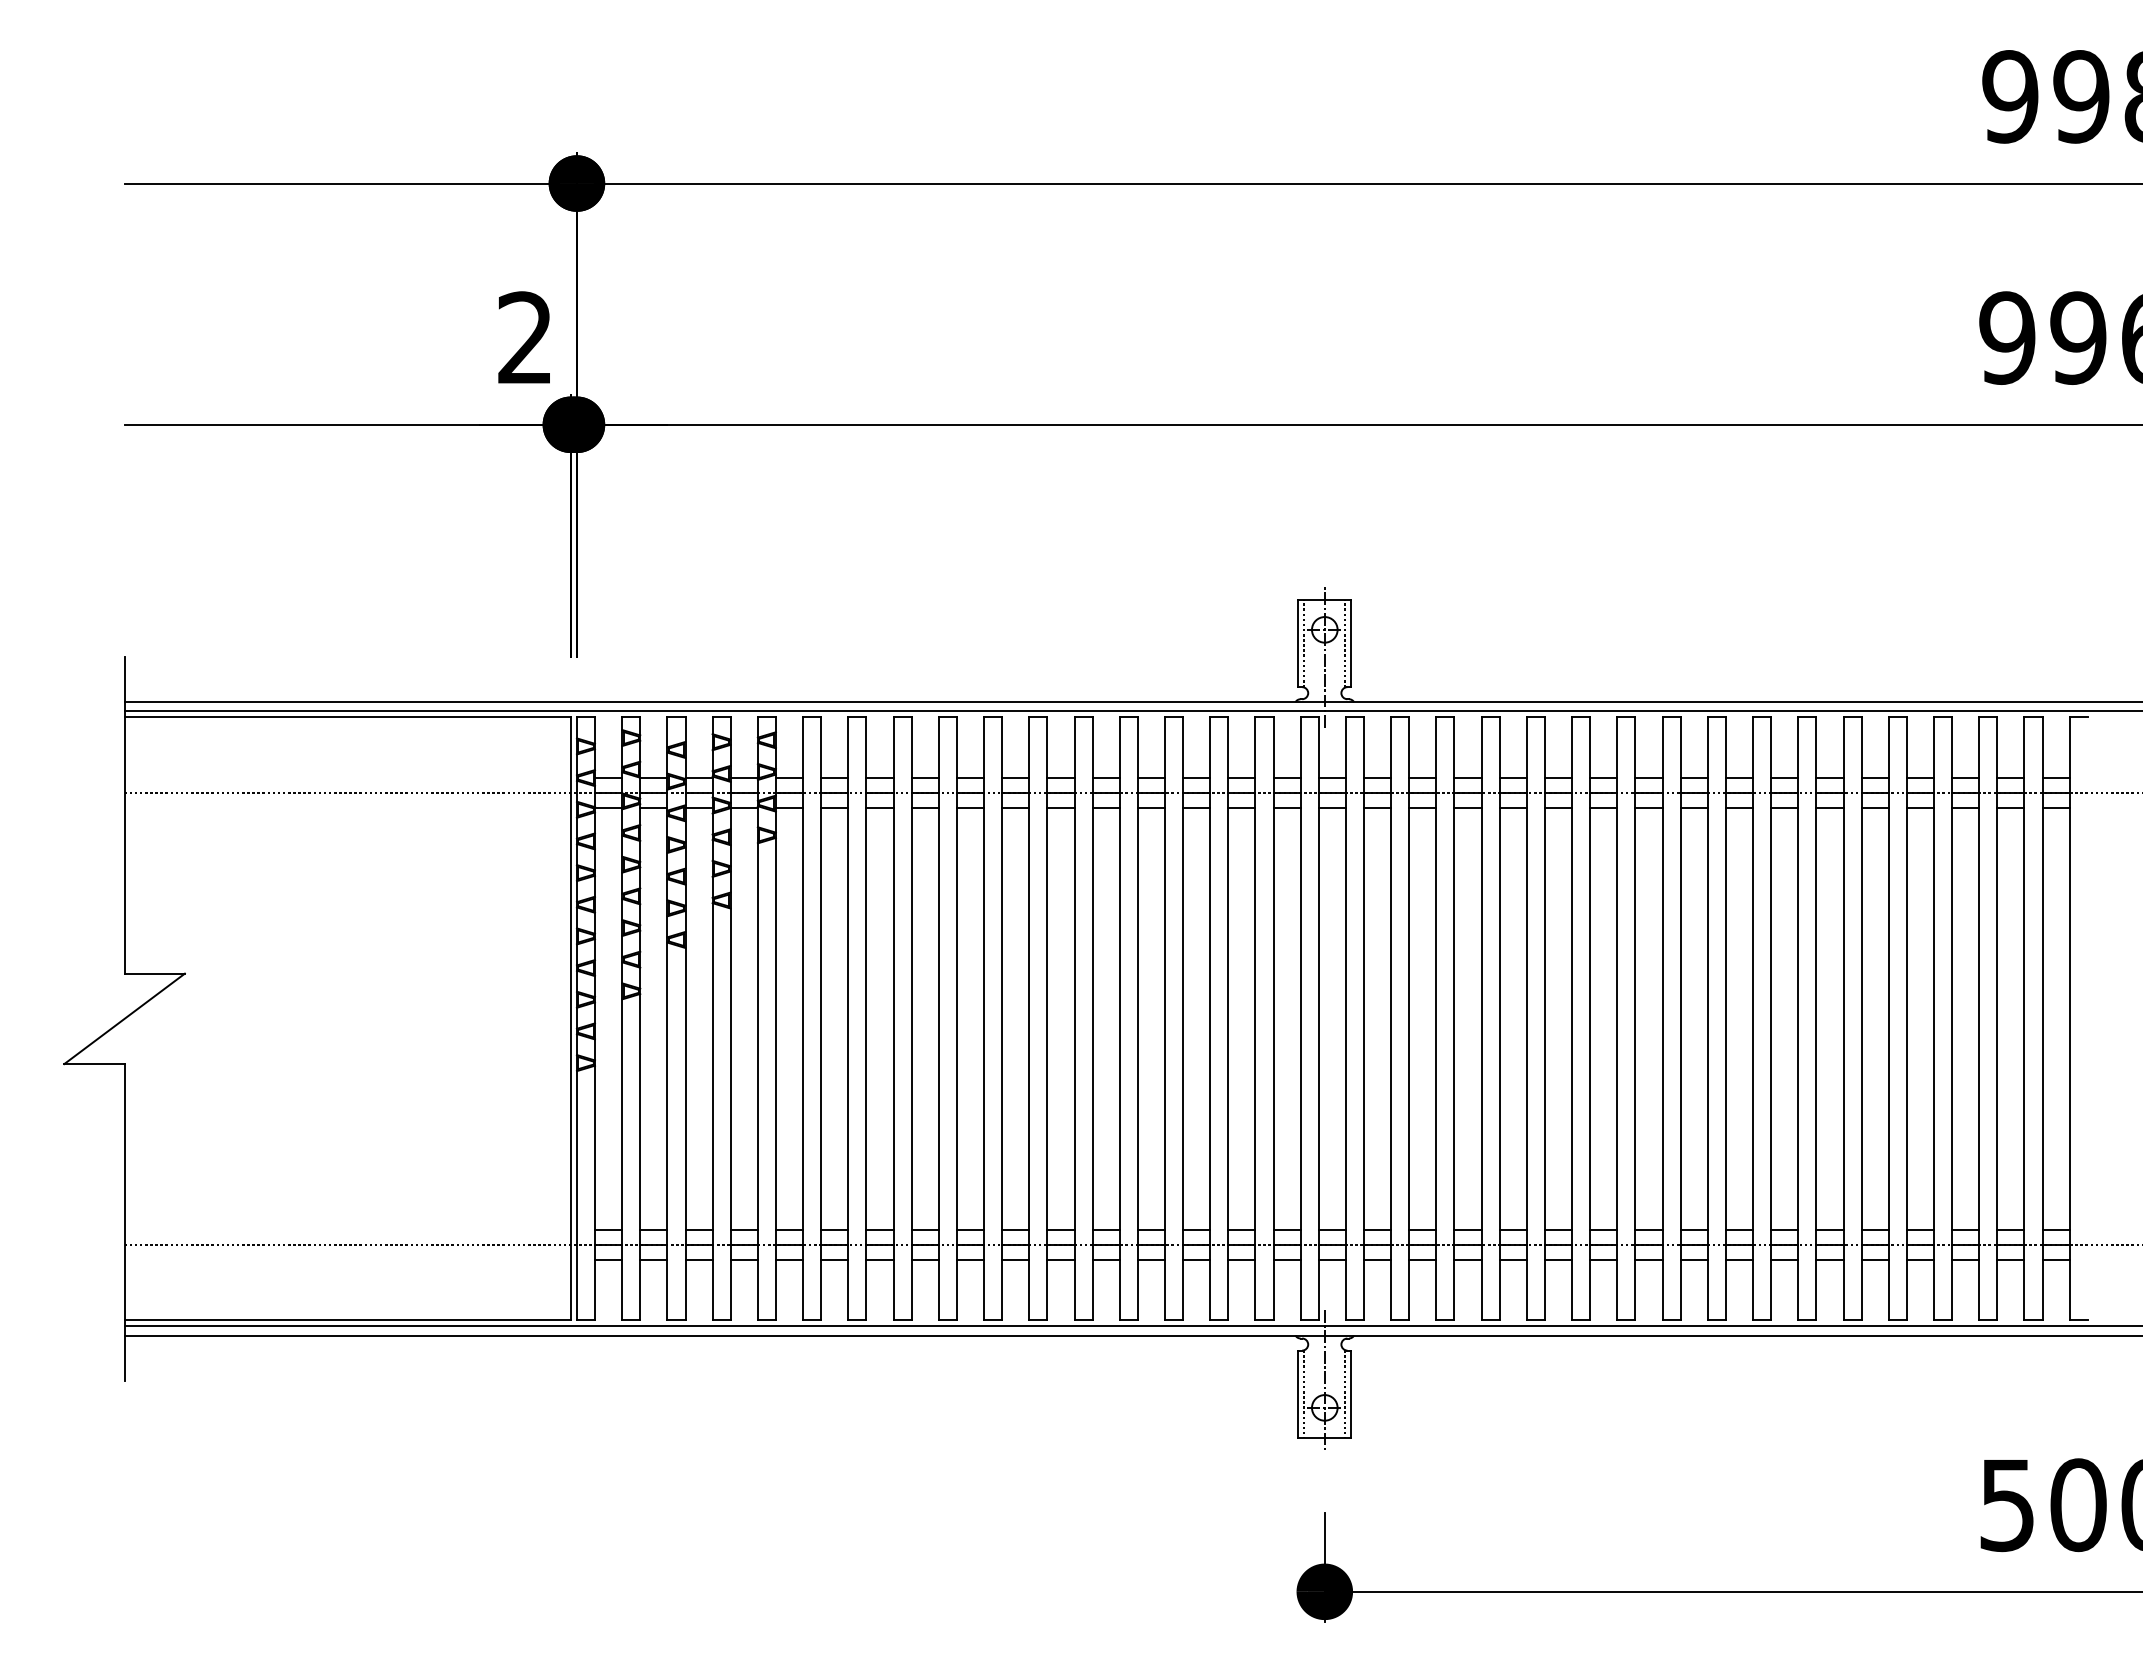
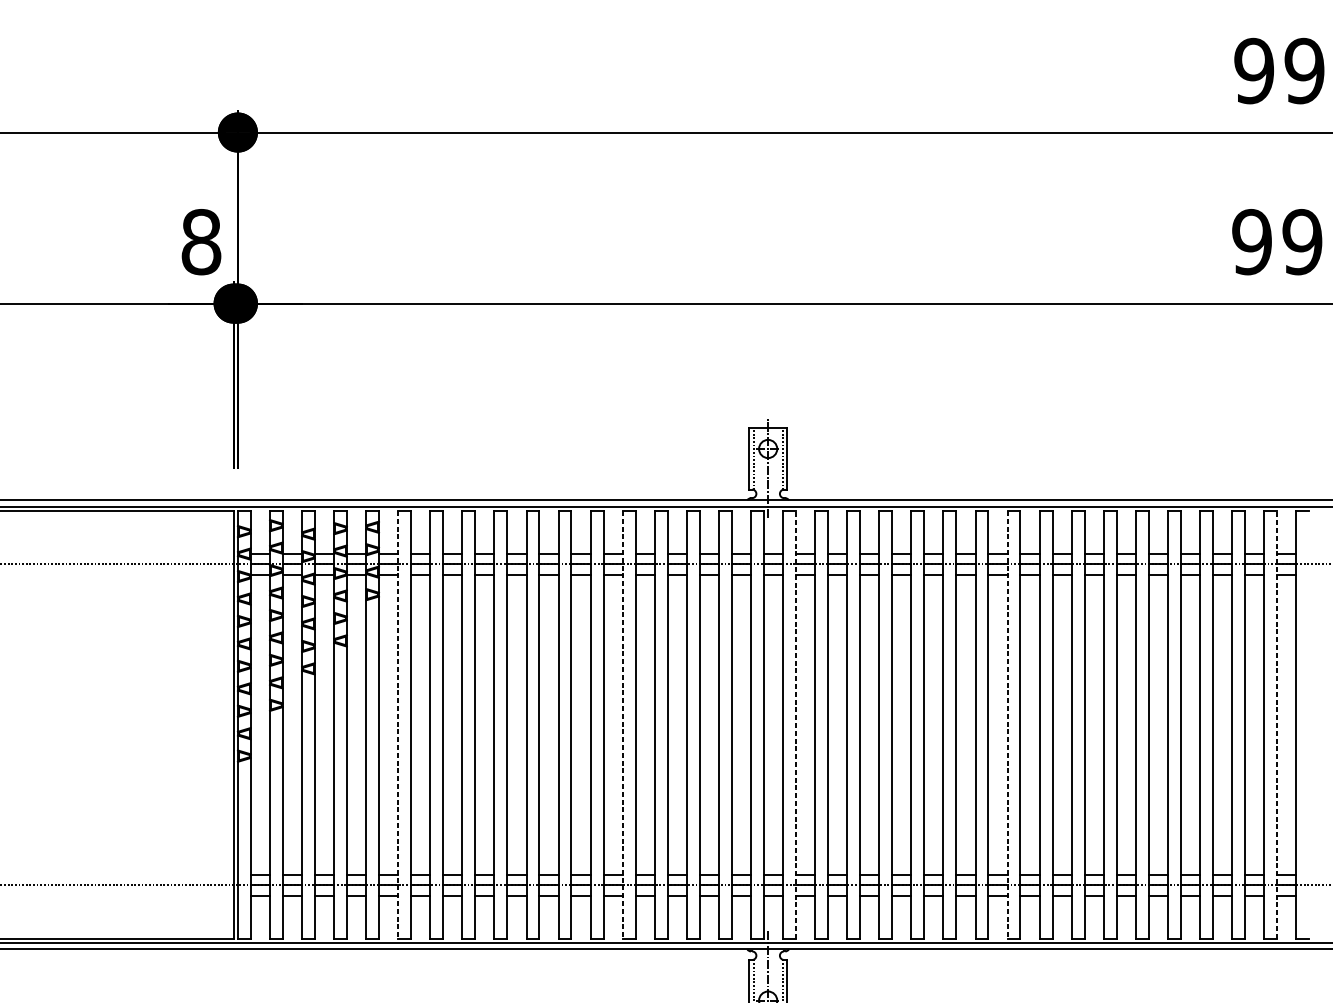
text: (525, 337) -> (201, 241), 2 -> 8
line: (803, 1018) -> (398, 724), solid -> dashed
line: (1119, 1018) -> (622, 724), solid -> dashed
line: (1364, 1018) -> (796, 724), solid -> dashed
line: (1662, 1018) -> (1007, 724), solid -> dashed
line: (2042, 1018) -> (1276, 724), solid -> dashed

